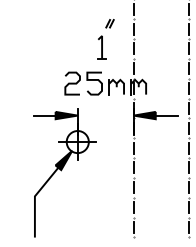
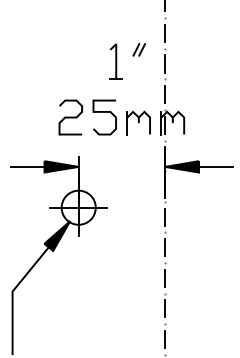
part: (109, 23) -> (138, 49), moved

